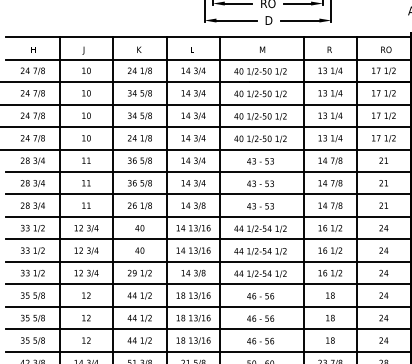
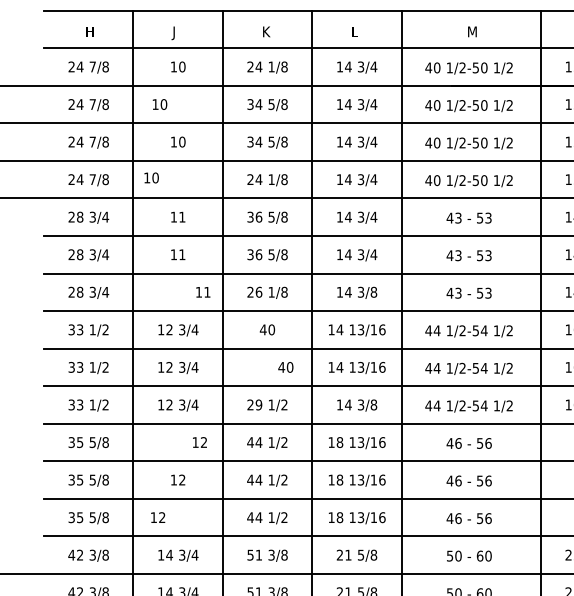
text: (86, 93) -> (159, 104), moved
text: (86, 138) -> (151, 178), moved
text: (86, 205) -> (203, 291), moved
text: (139, 250) -> (285, 367), moved
text: (86, 295) -> (200, 442), moved
text: (86, 340) -> (158, 517), moved

